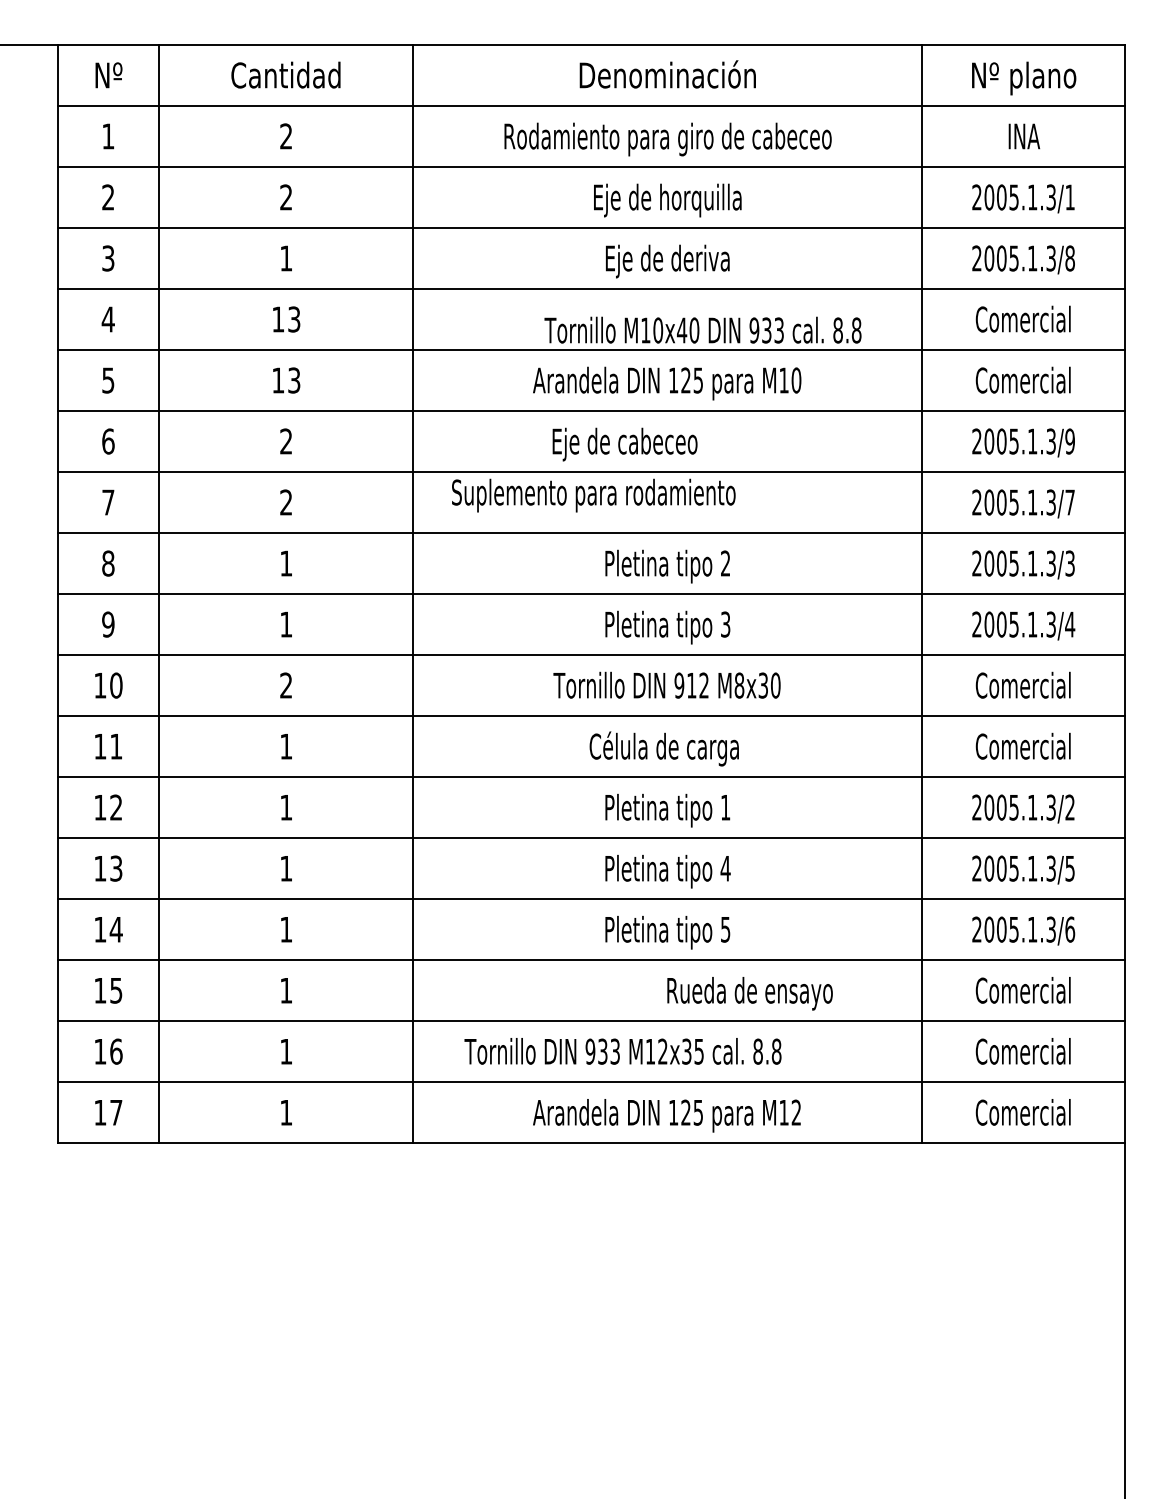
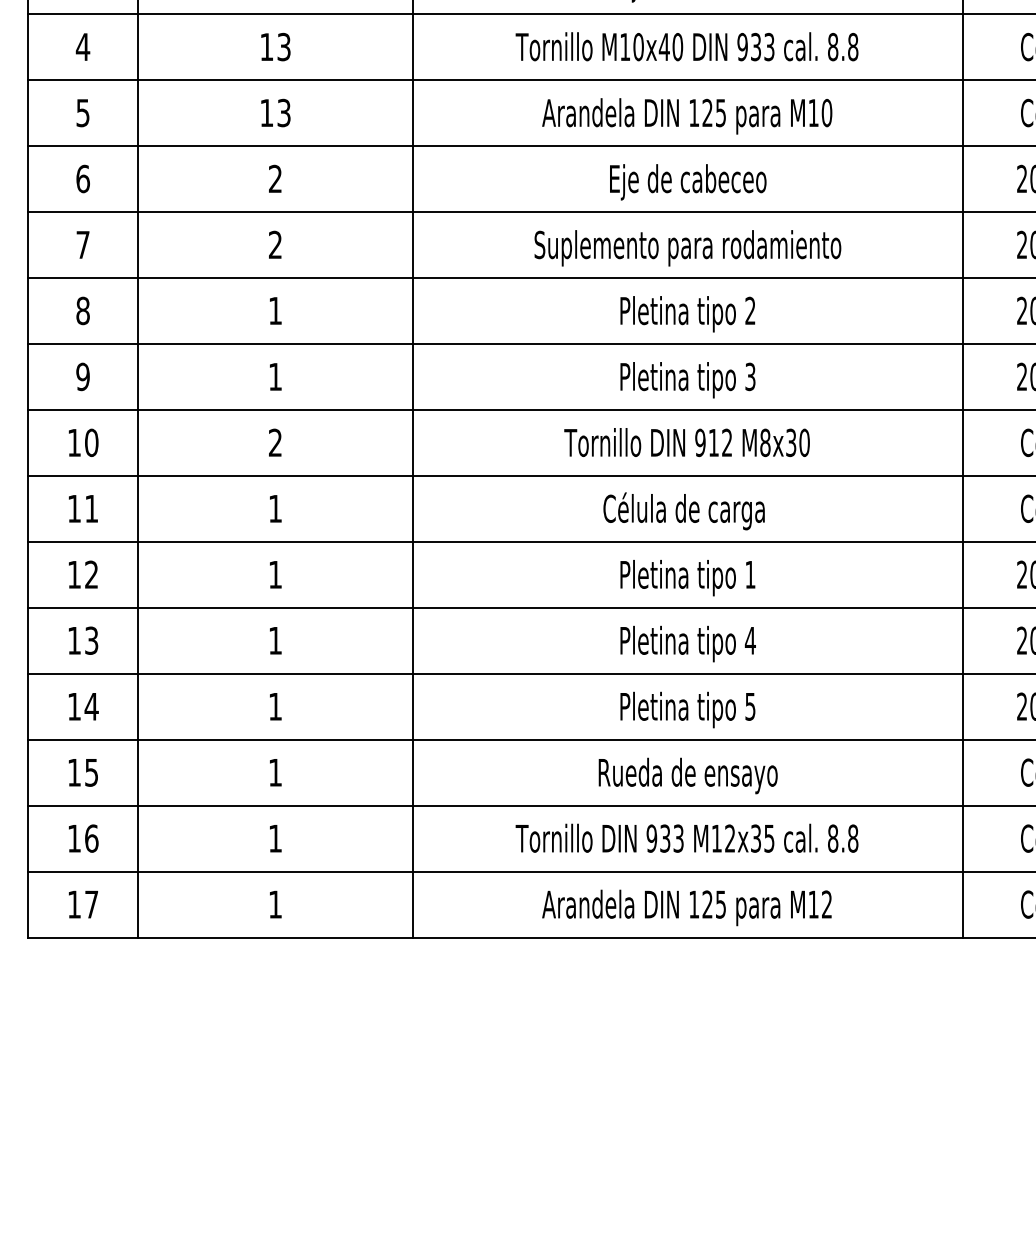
text: (702, 329) -> (686, 45), moved
text: (624, 444) -> (687, 182), moved
text: (593, 495) -> (687, 248), moved
text: (749, 993) -> (687, 775), moved
text: (622, 1051) -> (686, 838), moved

